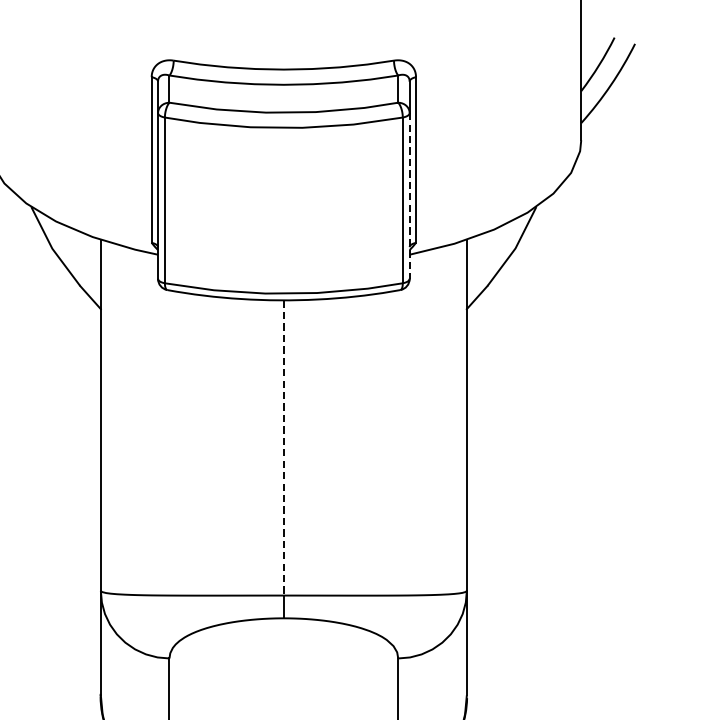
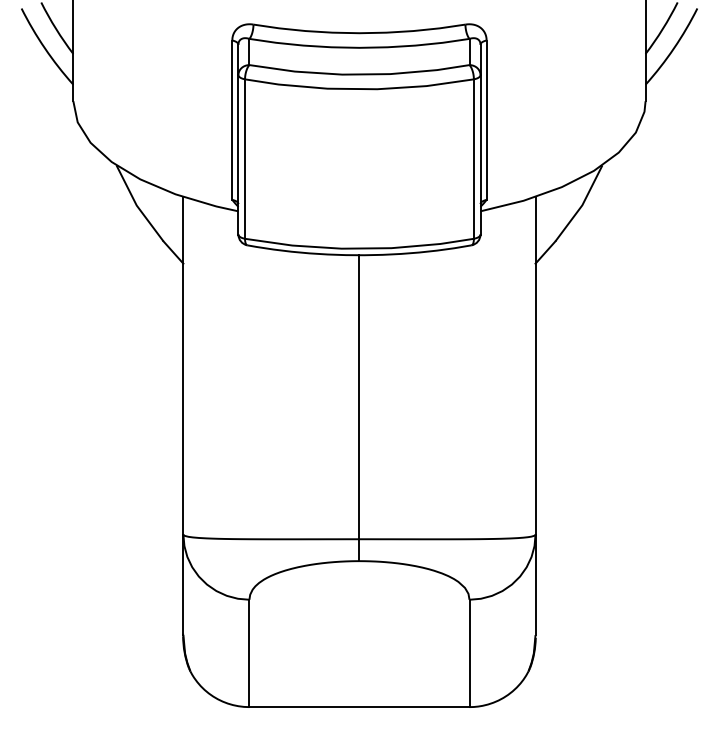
line: (409, 195) -> (480, 154), dashed -> solid
line: (283, 448) -> (359, 397), dashed -> solid

